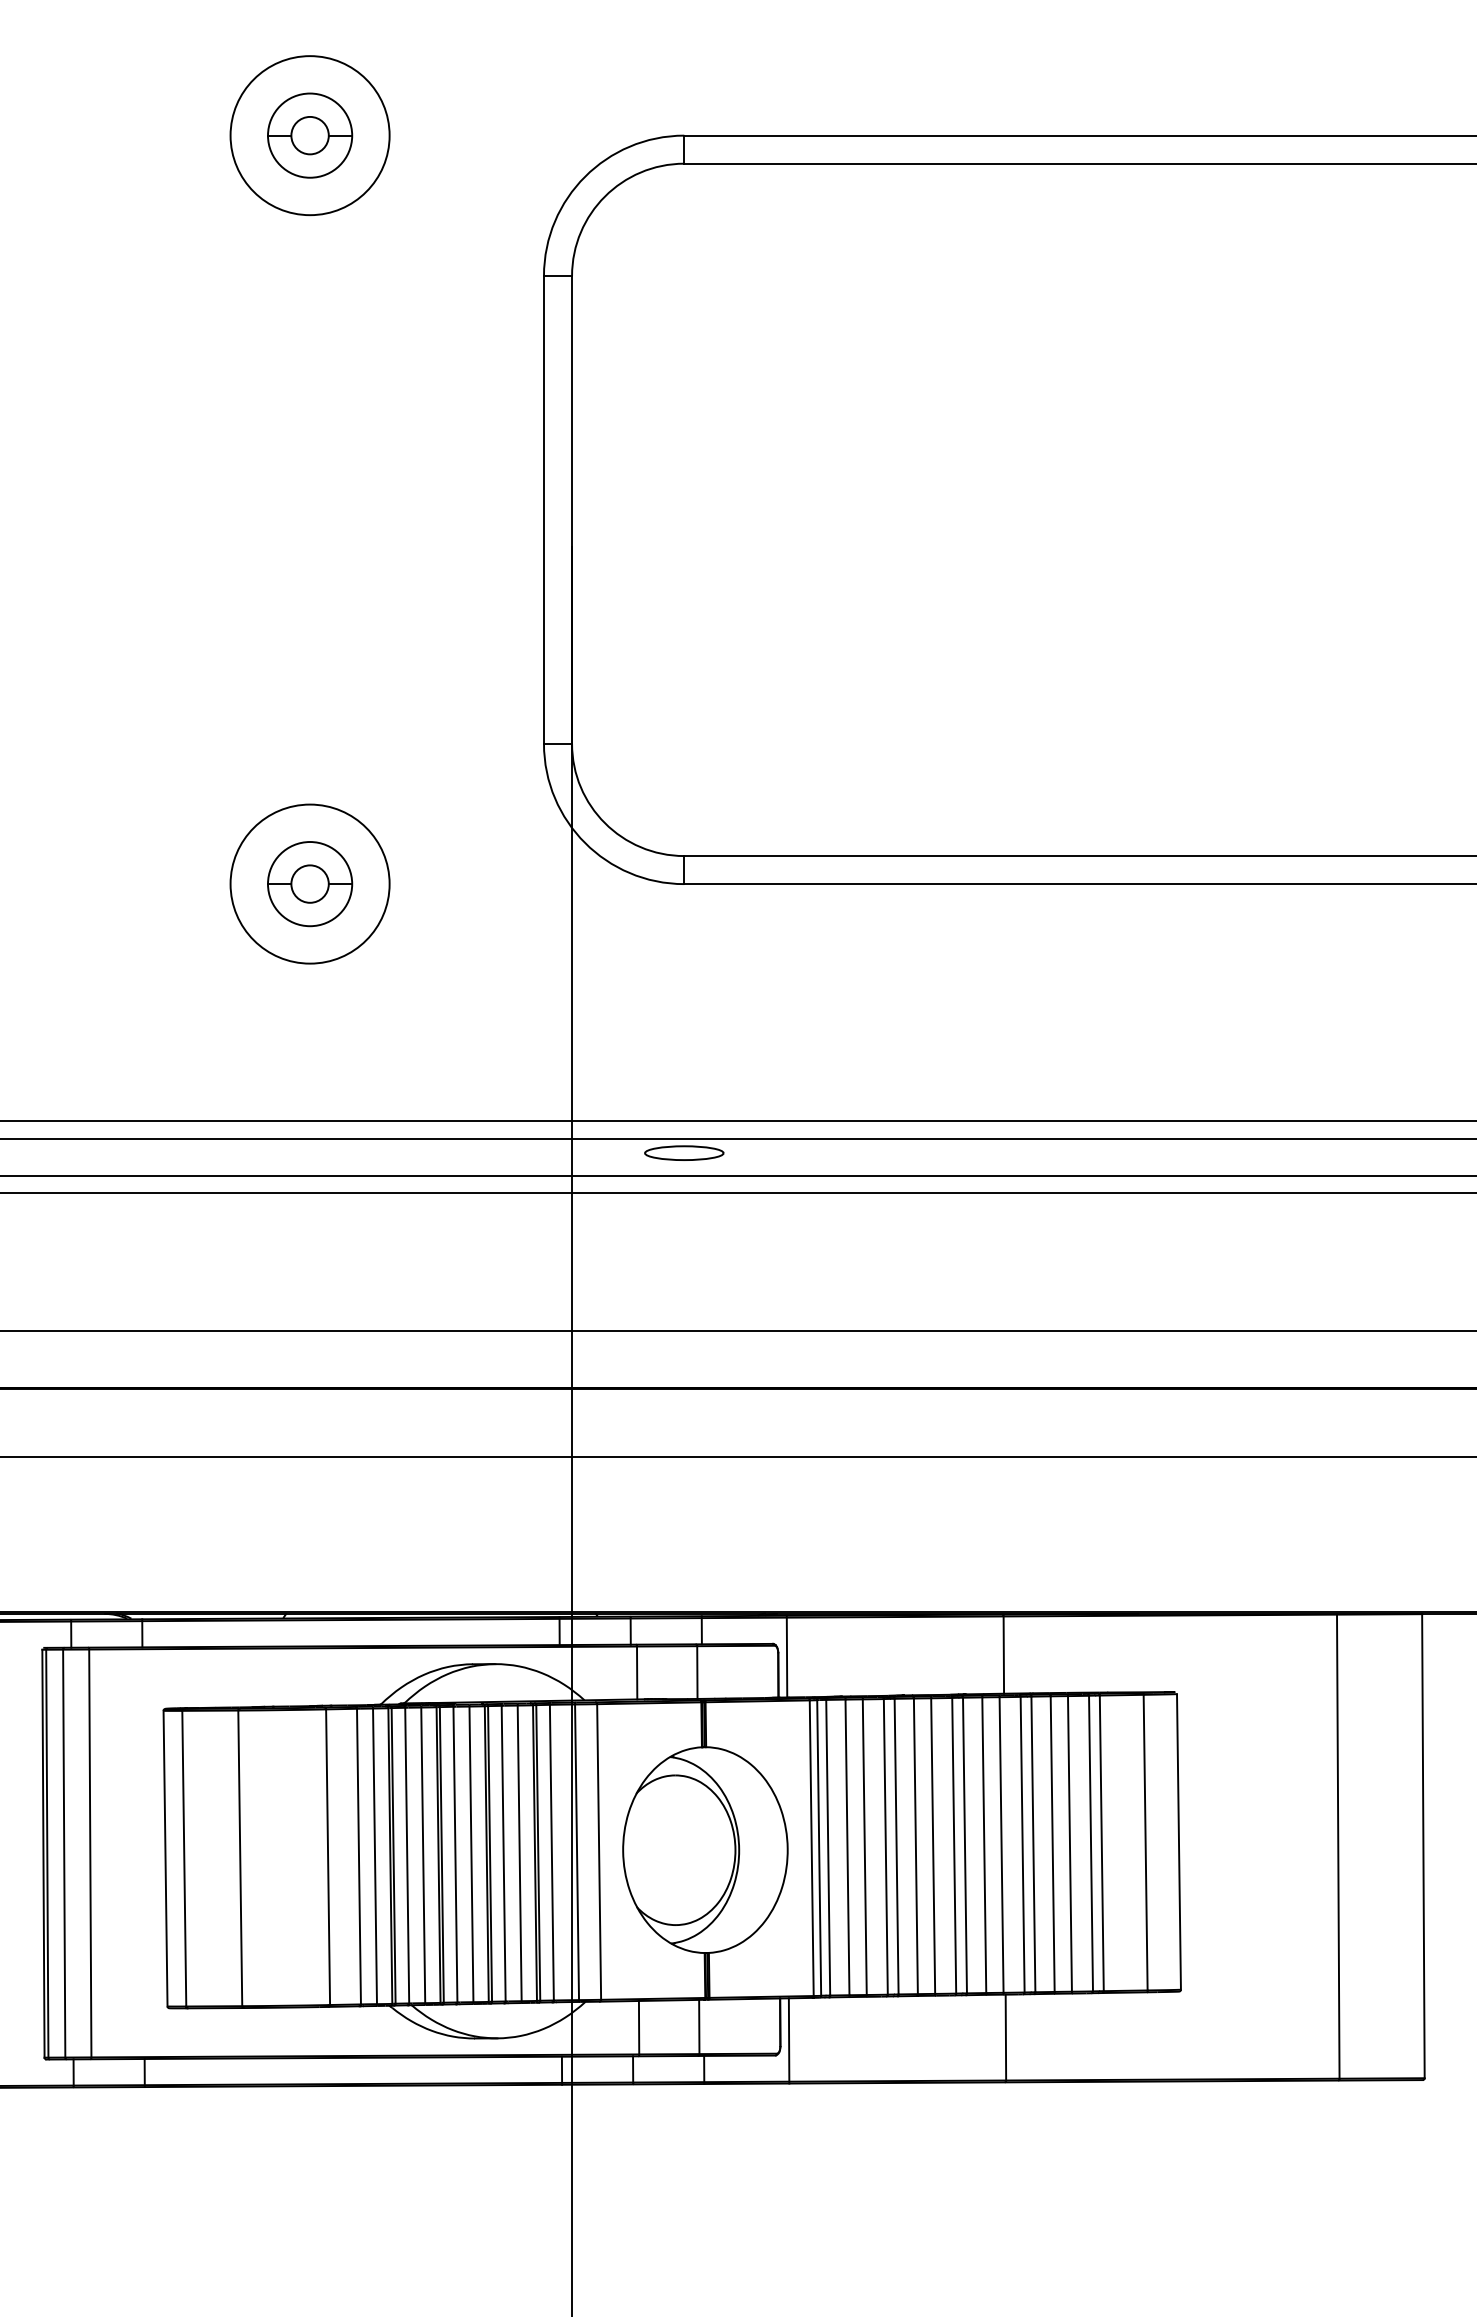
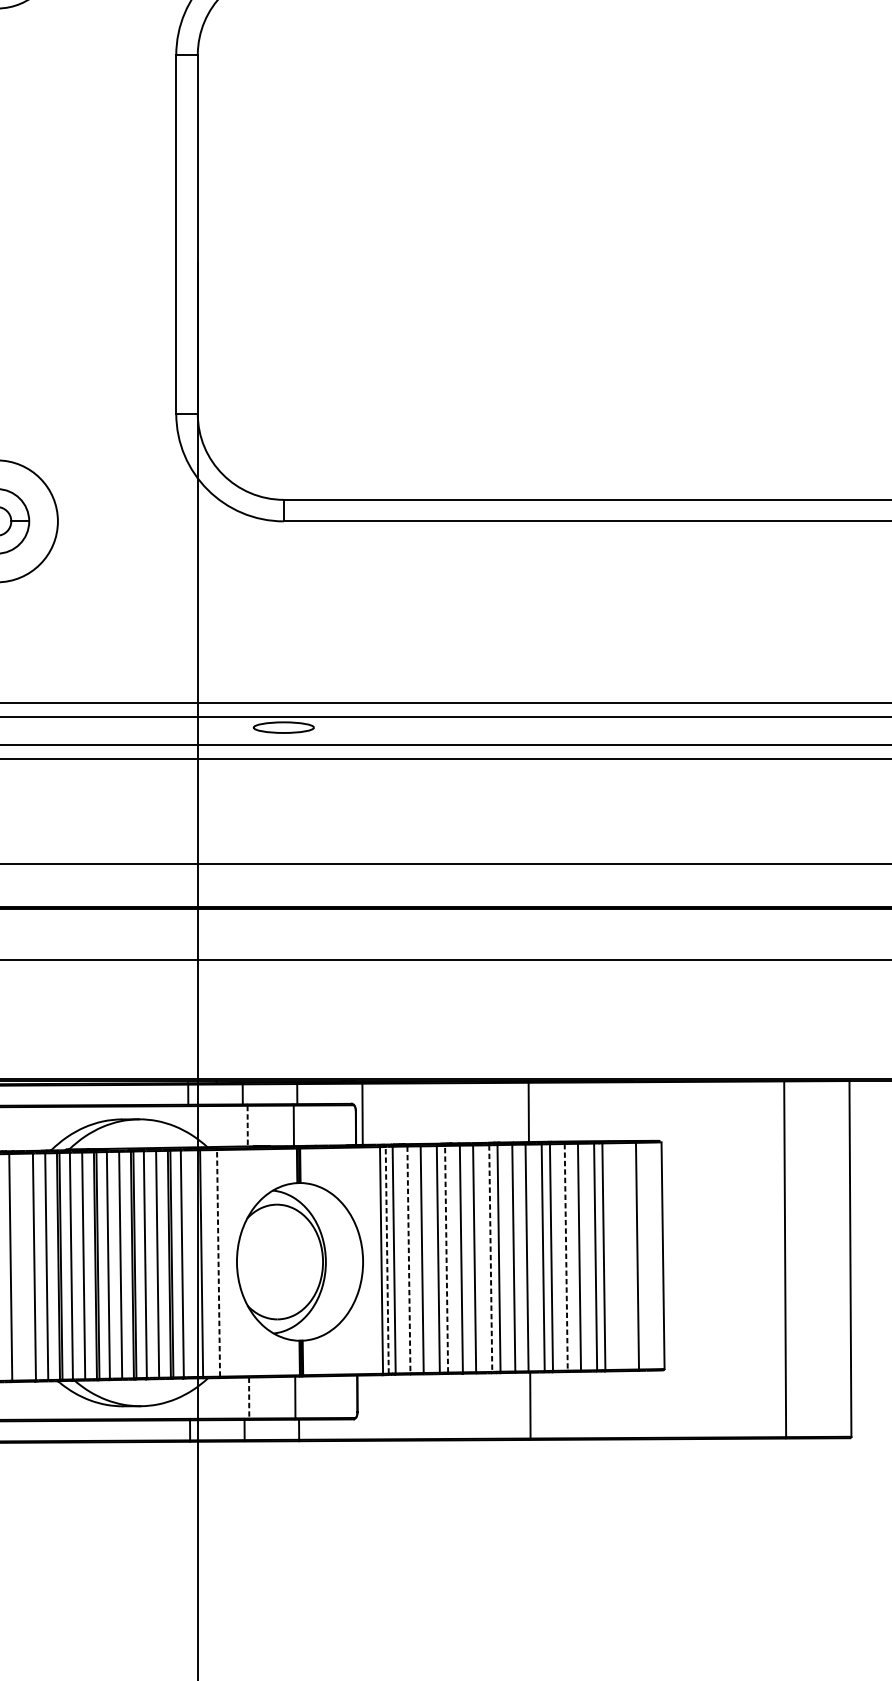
line: (637, 1673) -> (247, 1126), solid -> dashed
line: (1052, 1844) -> (566, 1257), solid -> dashed
line: (954, 1845) -> (490, 1258), solid -> dashed
line: (896, 1846) -> (446, 1259), solid -> dashed
line: (847, 1847) -> (408, 1259), solid -> dashed
line: (819, 1848) -> (387, 1260), solid -> dashed
line: (599, 1852) -> (218, 1263), solid -> dashed
line: (639, 2027) -> (249, 1397), solid -> dashed
line: (788, 2040) -> (363, 1407), removed

